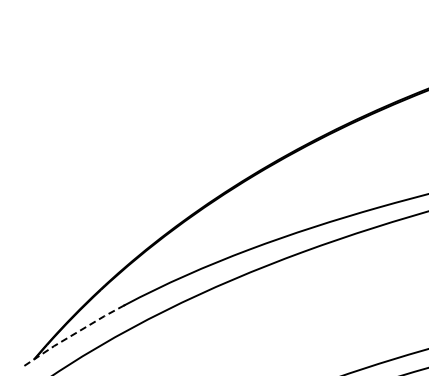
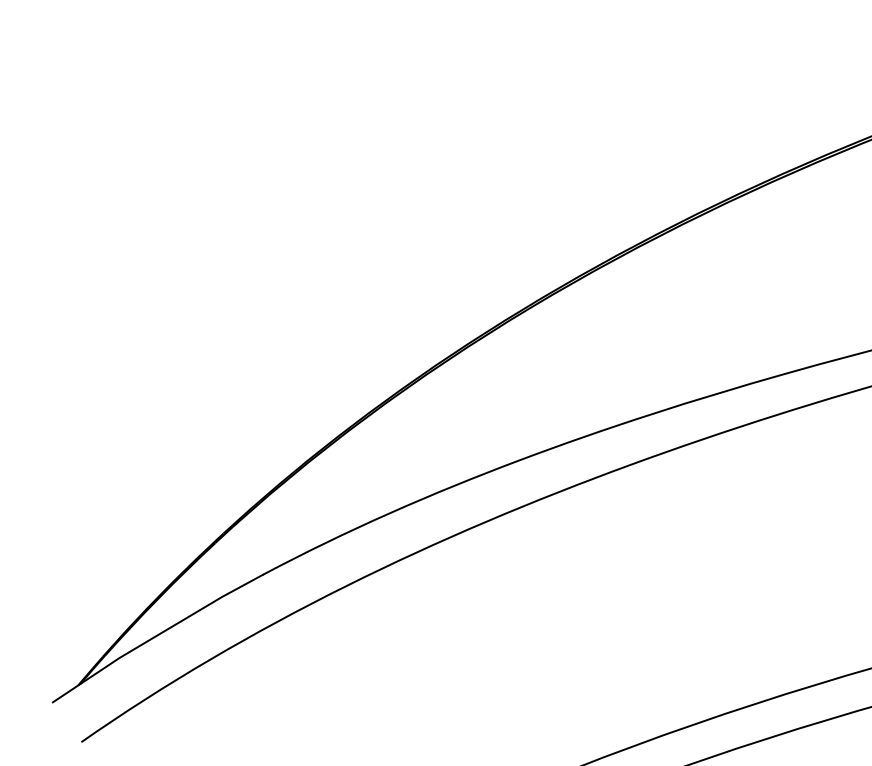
line: (72, 335) -> (156, 636), dashed -> solid

